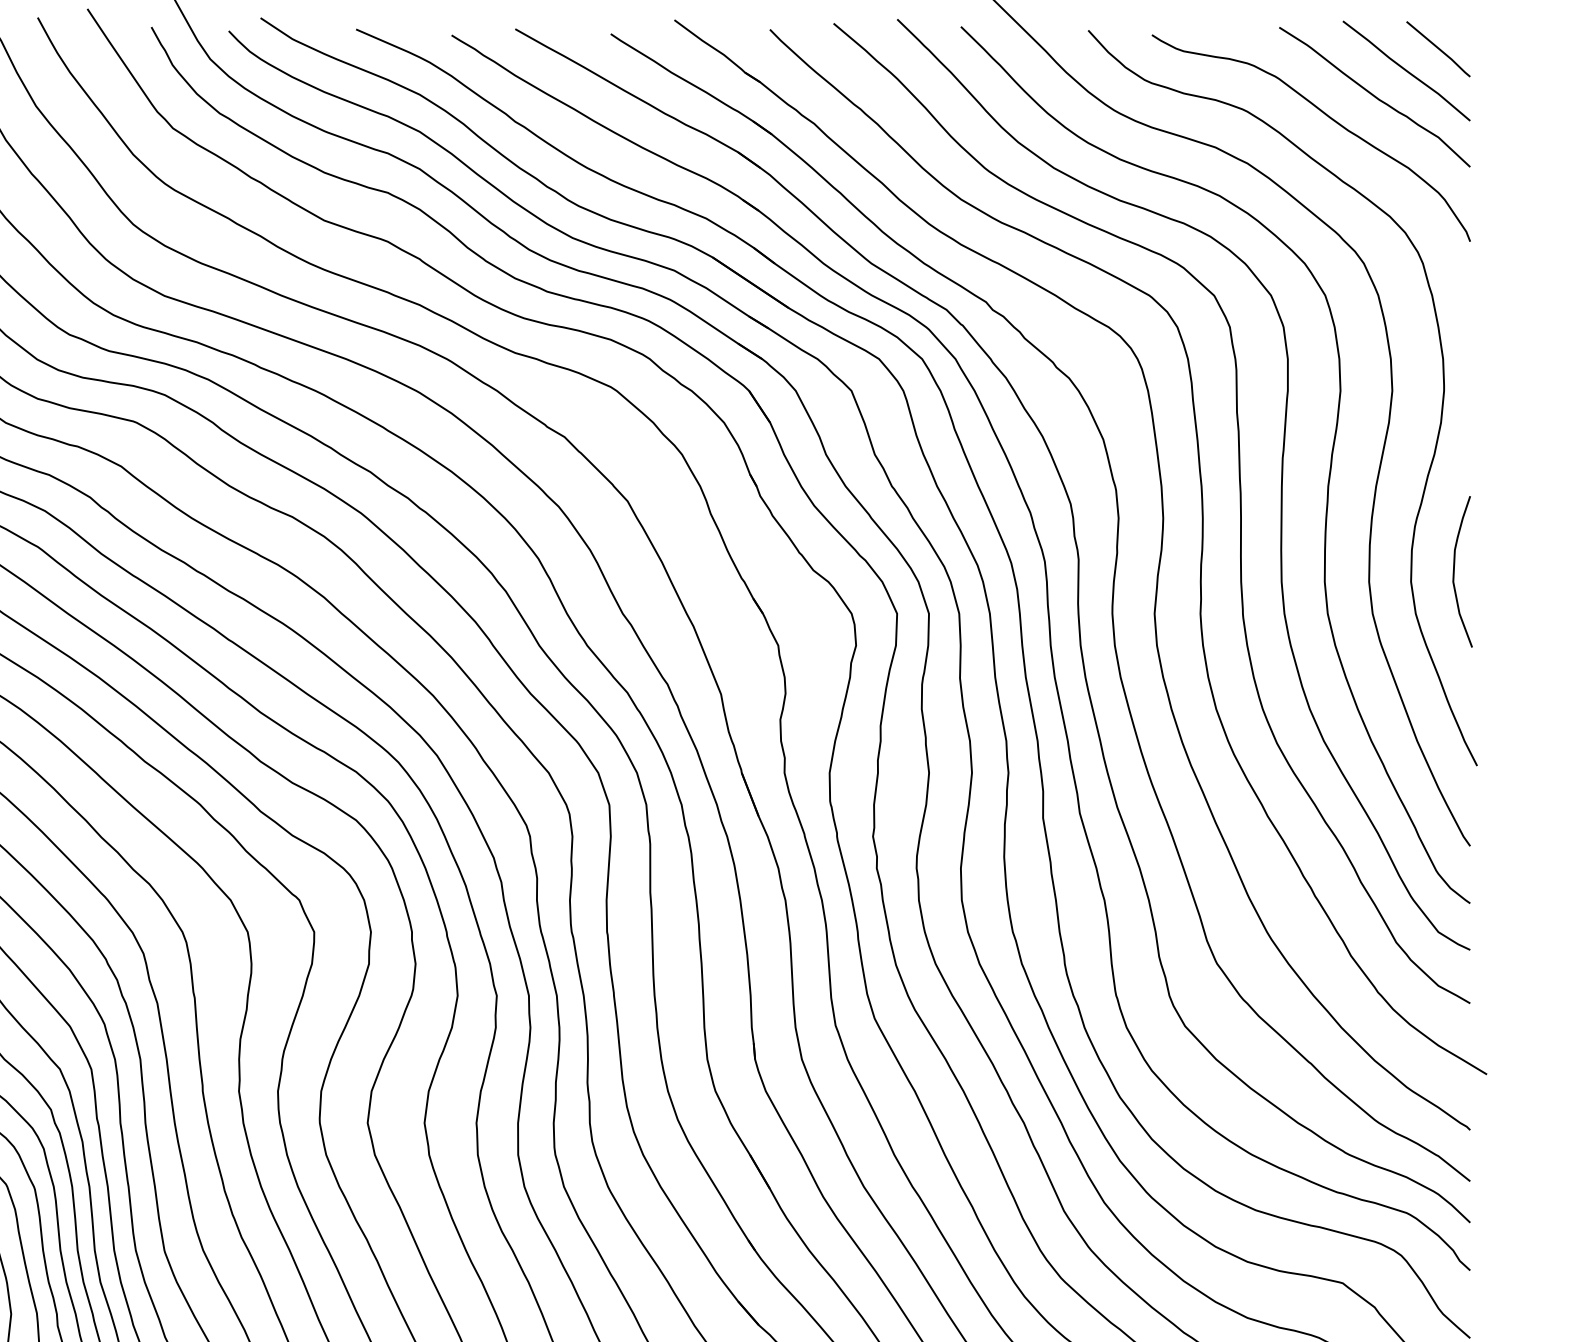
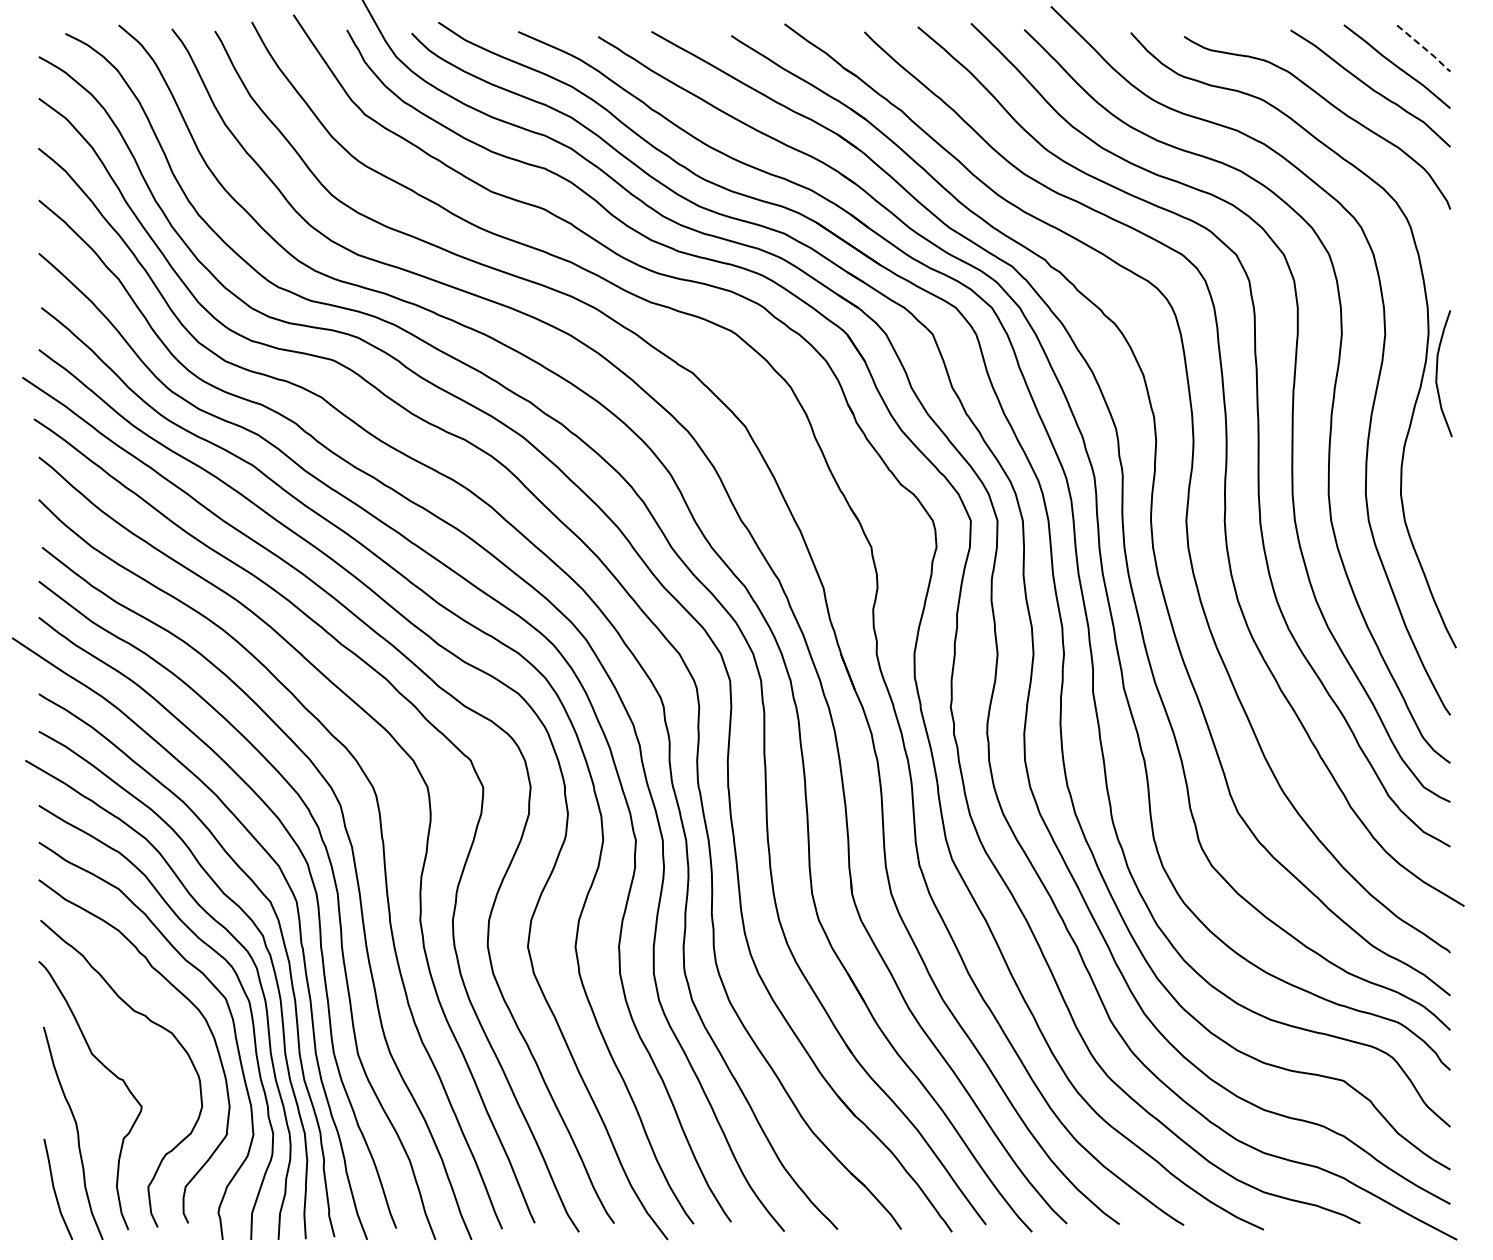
line: (1440, 49) -> (1425, 48), solid -> dashed
curve: (1454, 571) -> (1437, 373), moved

